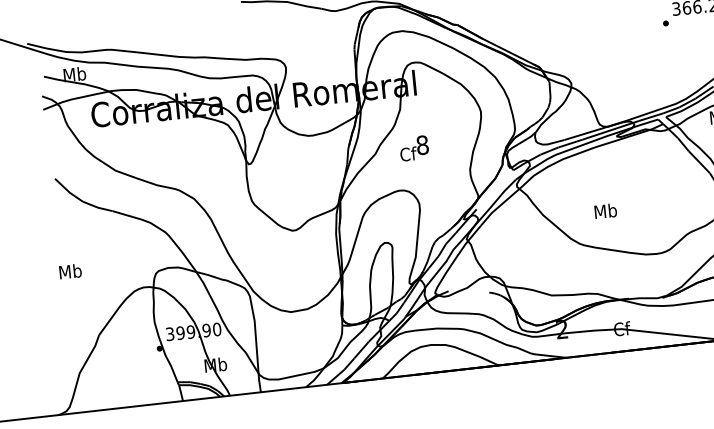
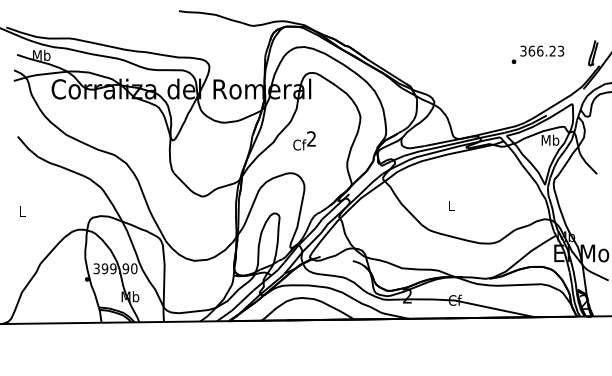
text: (422, 144) -> (311, 138), 8 -> 2
text: (605, 210) -> (451, 205), Mb -> L
text: (70, 270) -> (22, 210), Mb -> L

